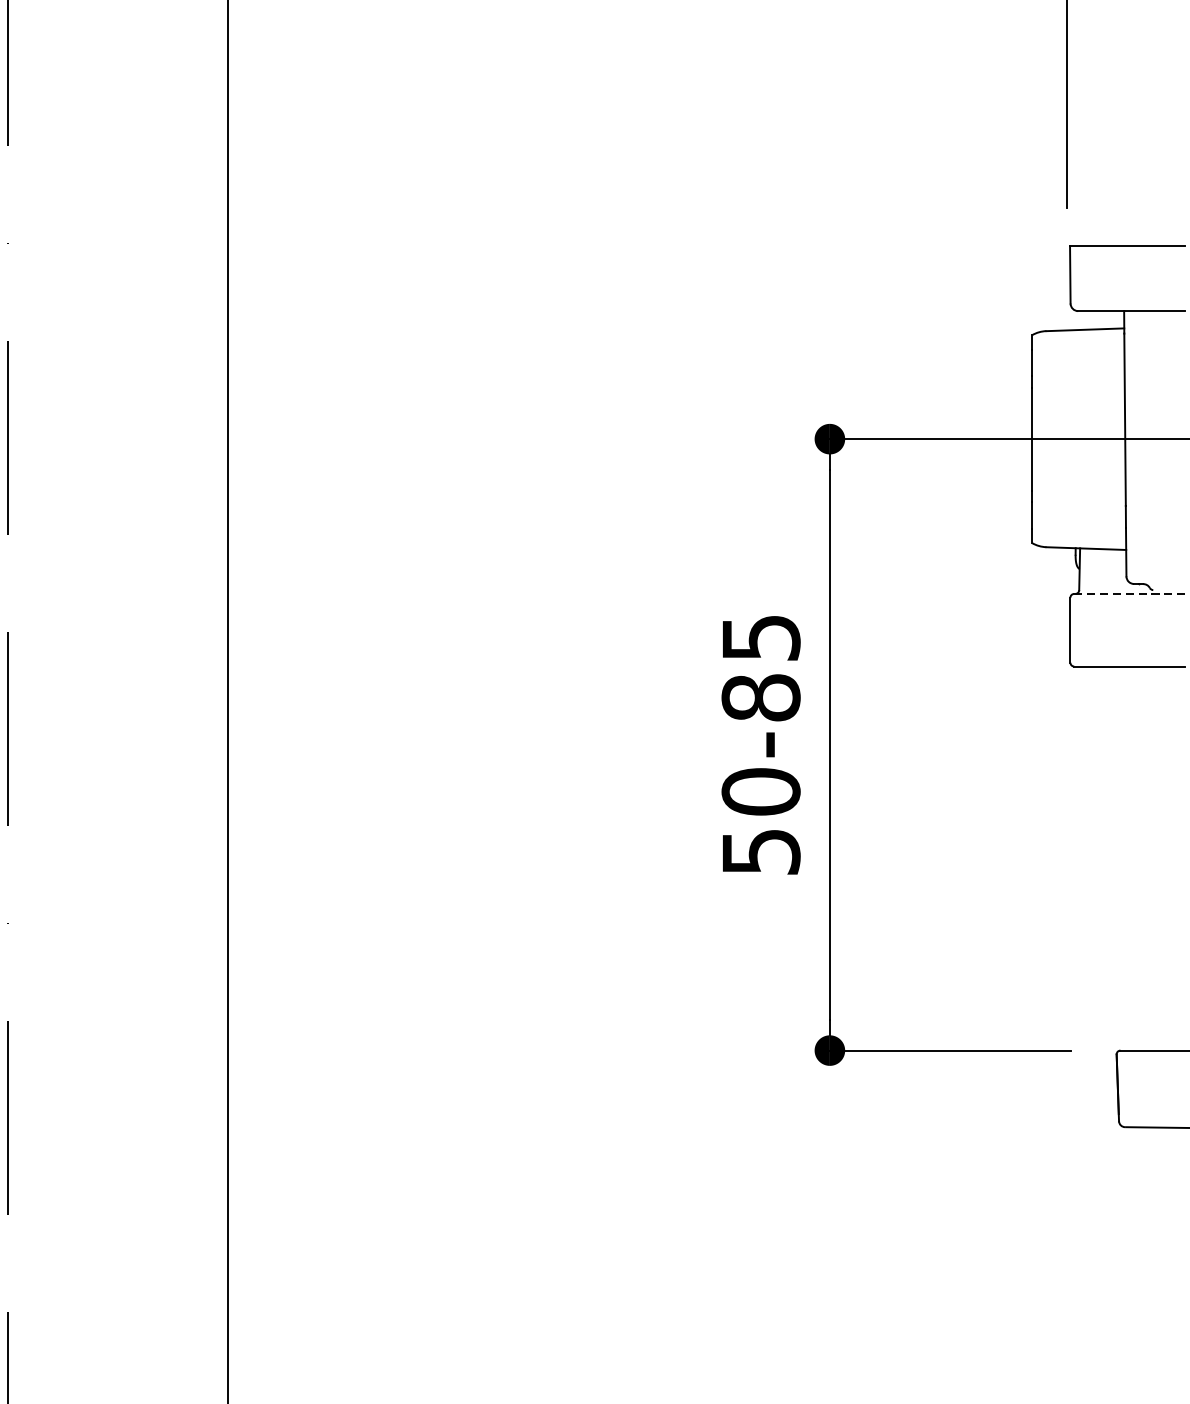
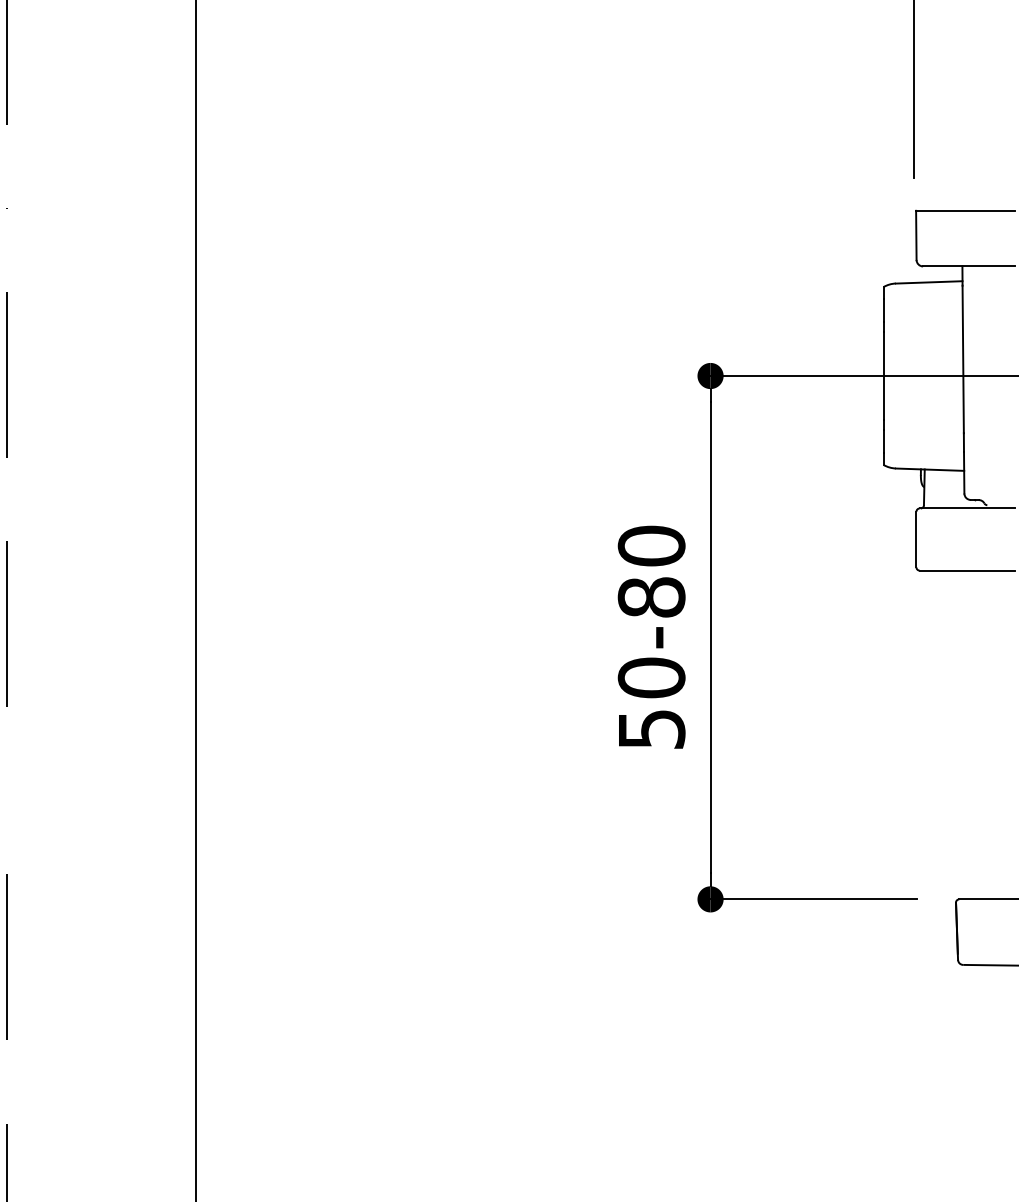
line: (1130, 593) -> (967, 508), dashed -> solid
text: (760, 637) -> (651, 545), 50-85 -> 50-80

